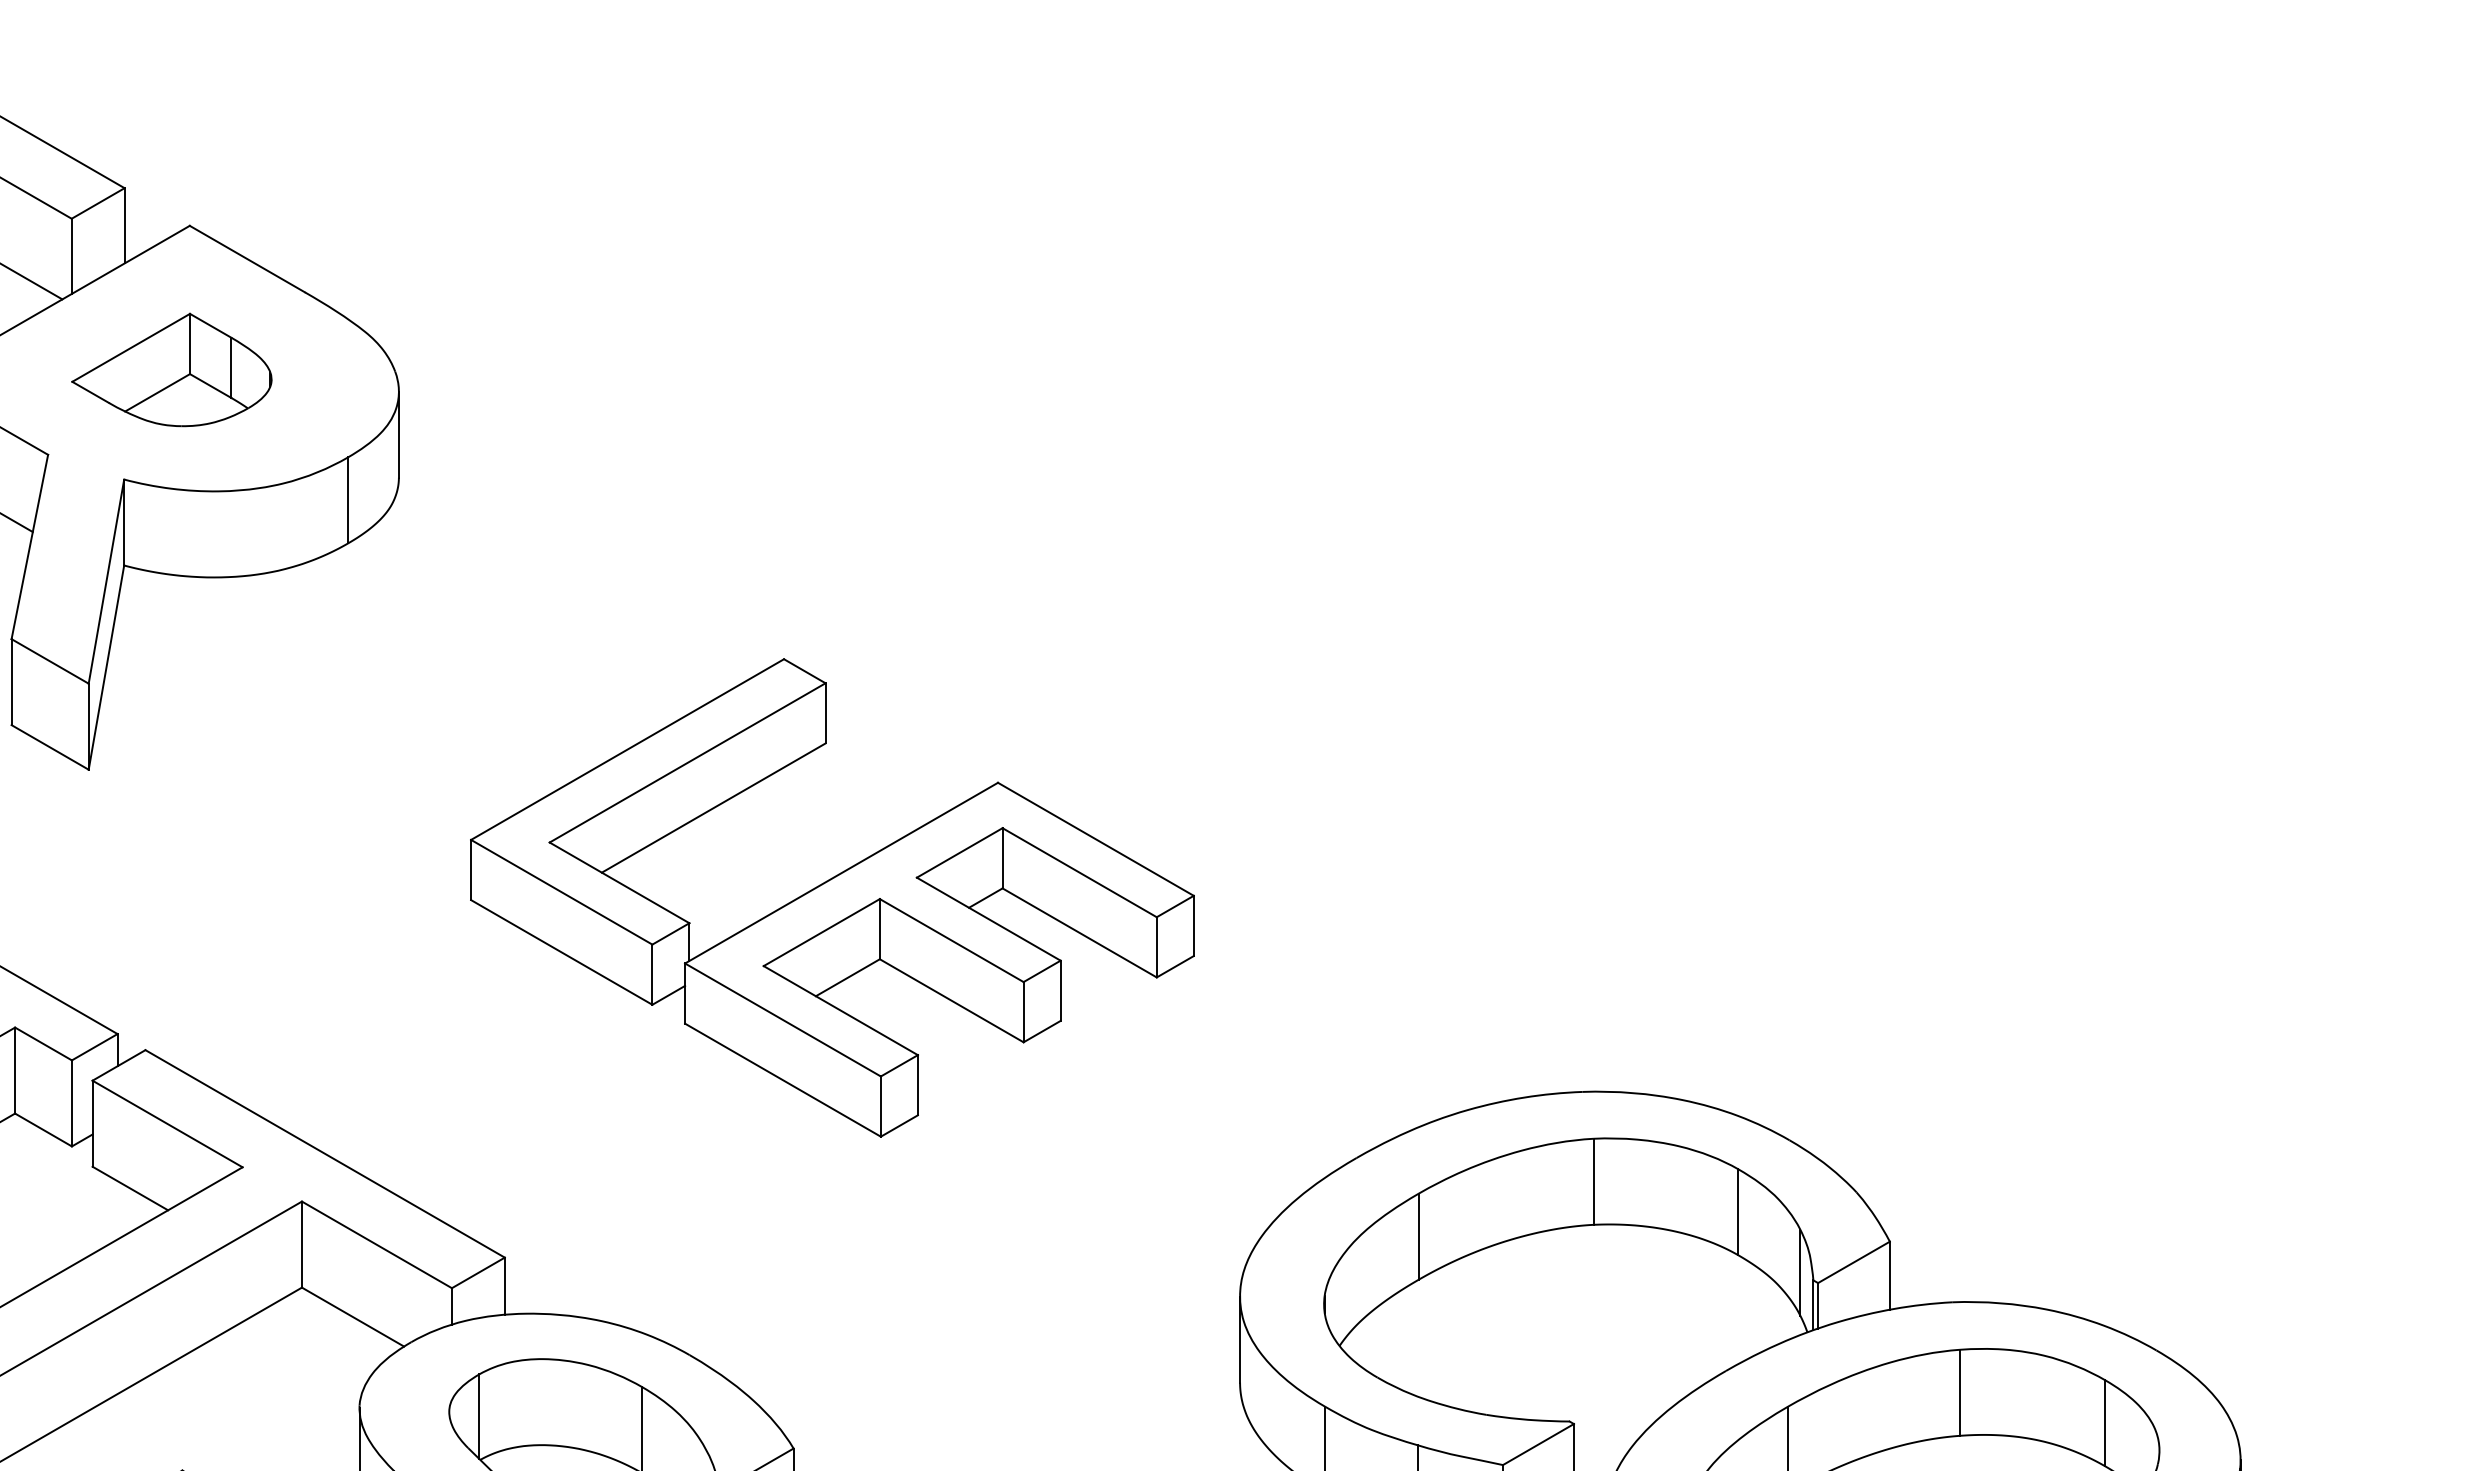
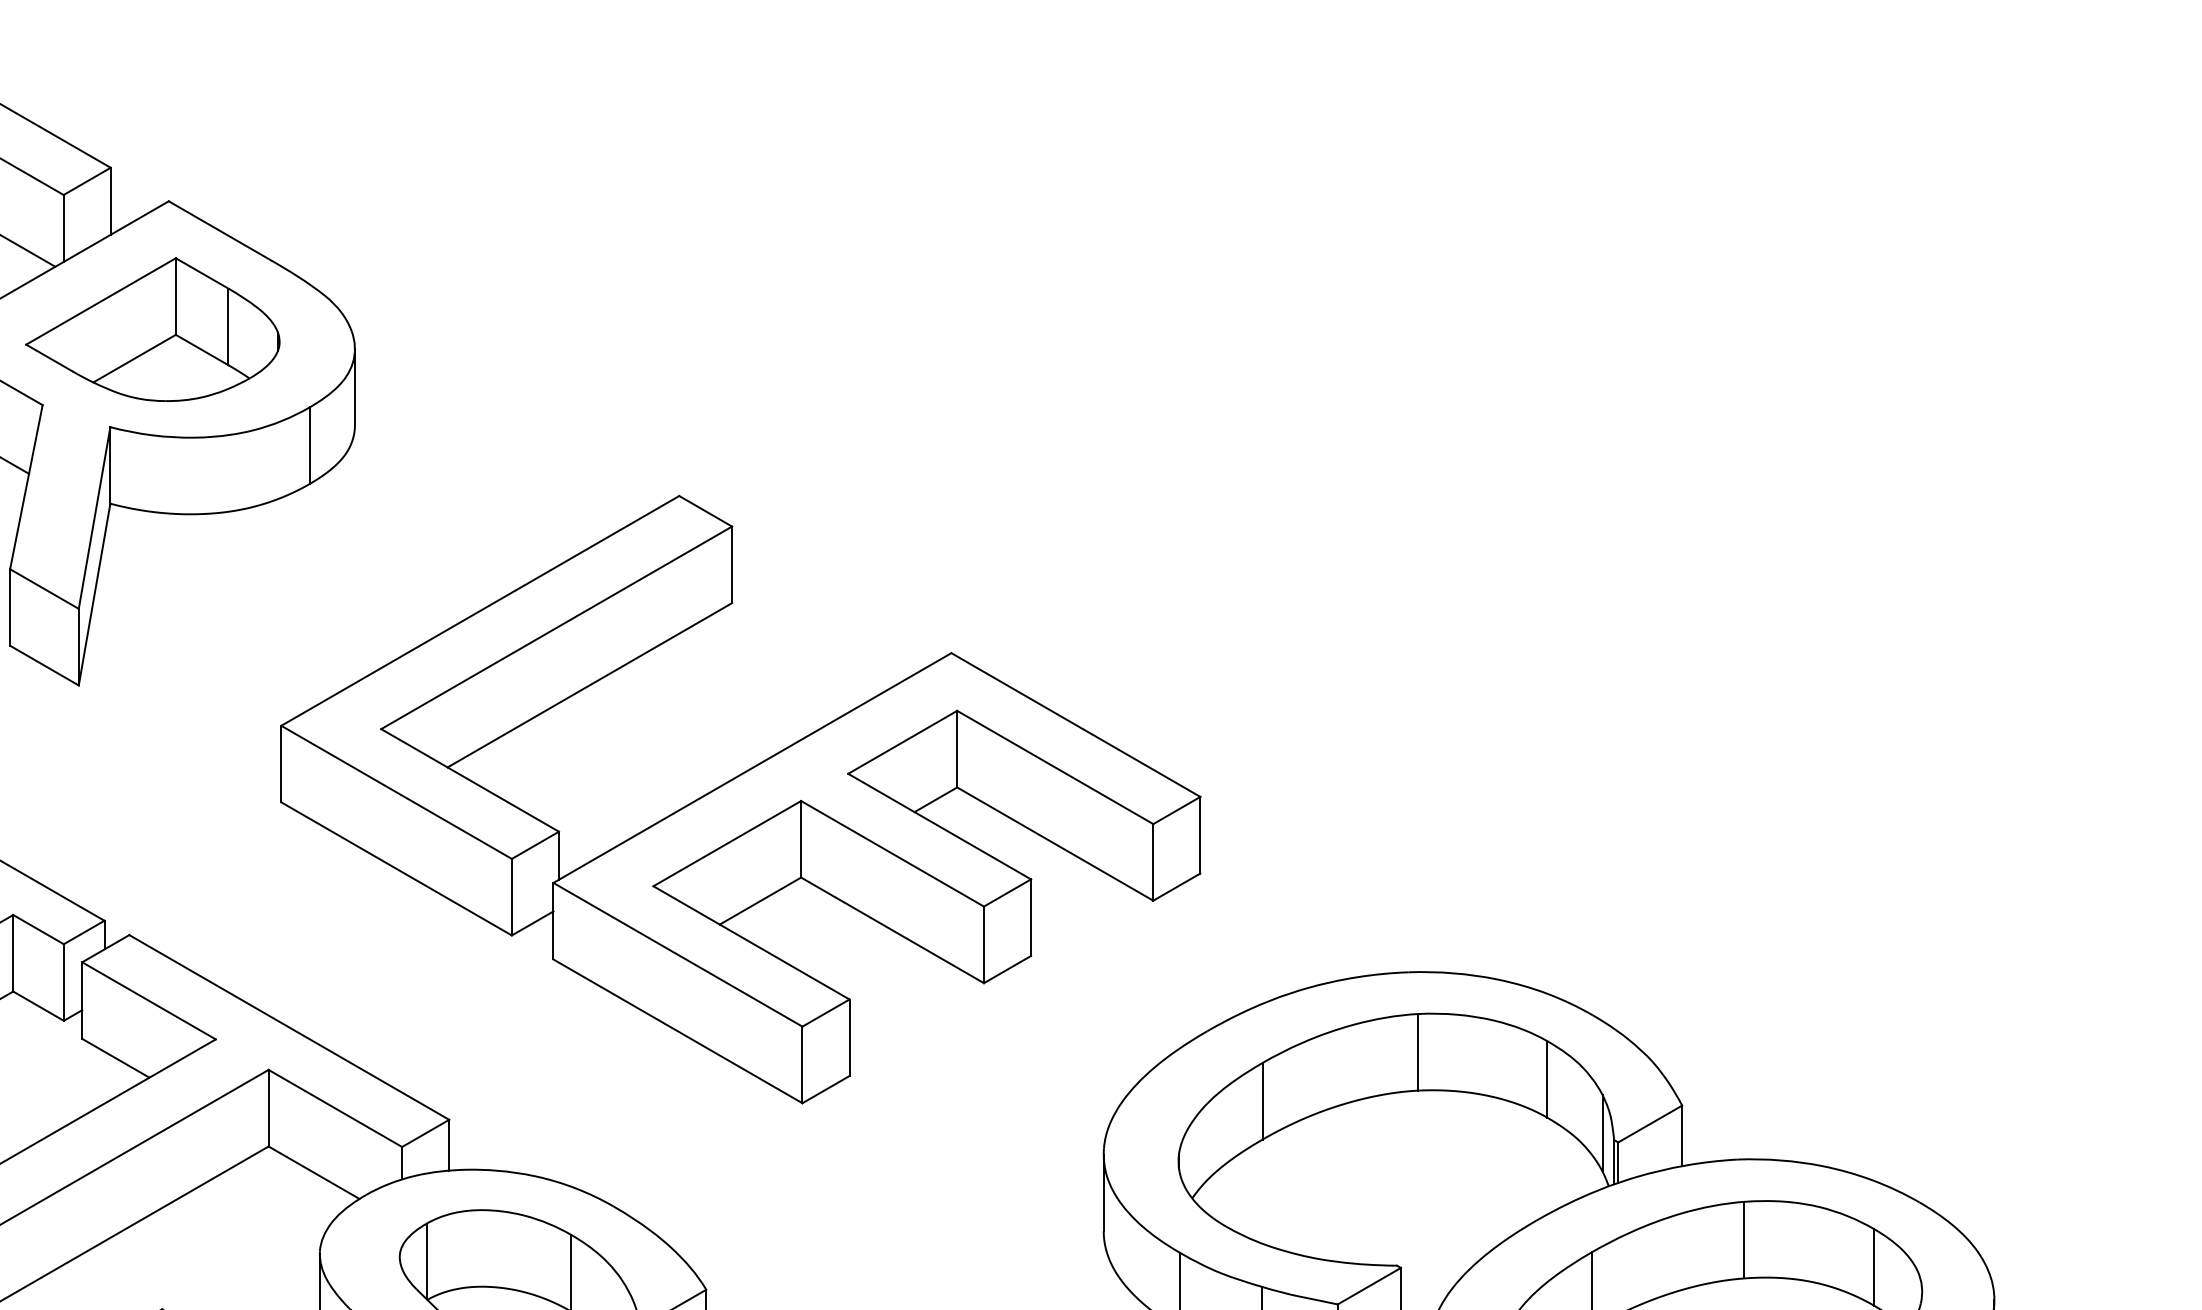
part: (171, 369) -> (152, 329), size x1.43
part: (832, 897) -> (740, 799), size x1.43

